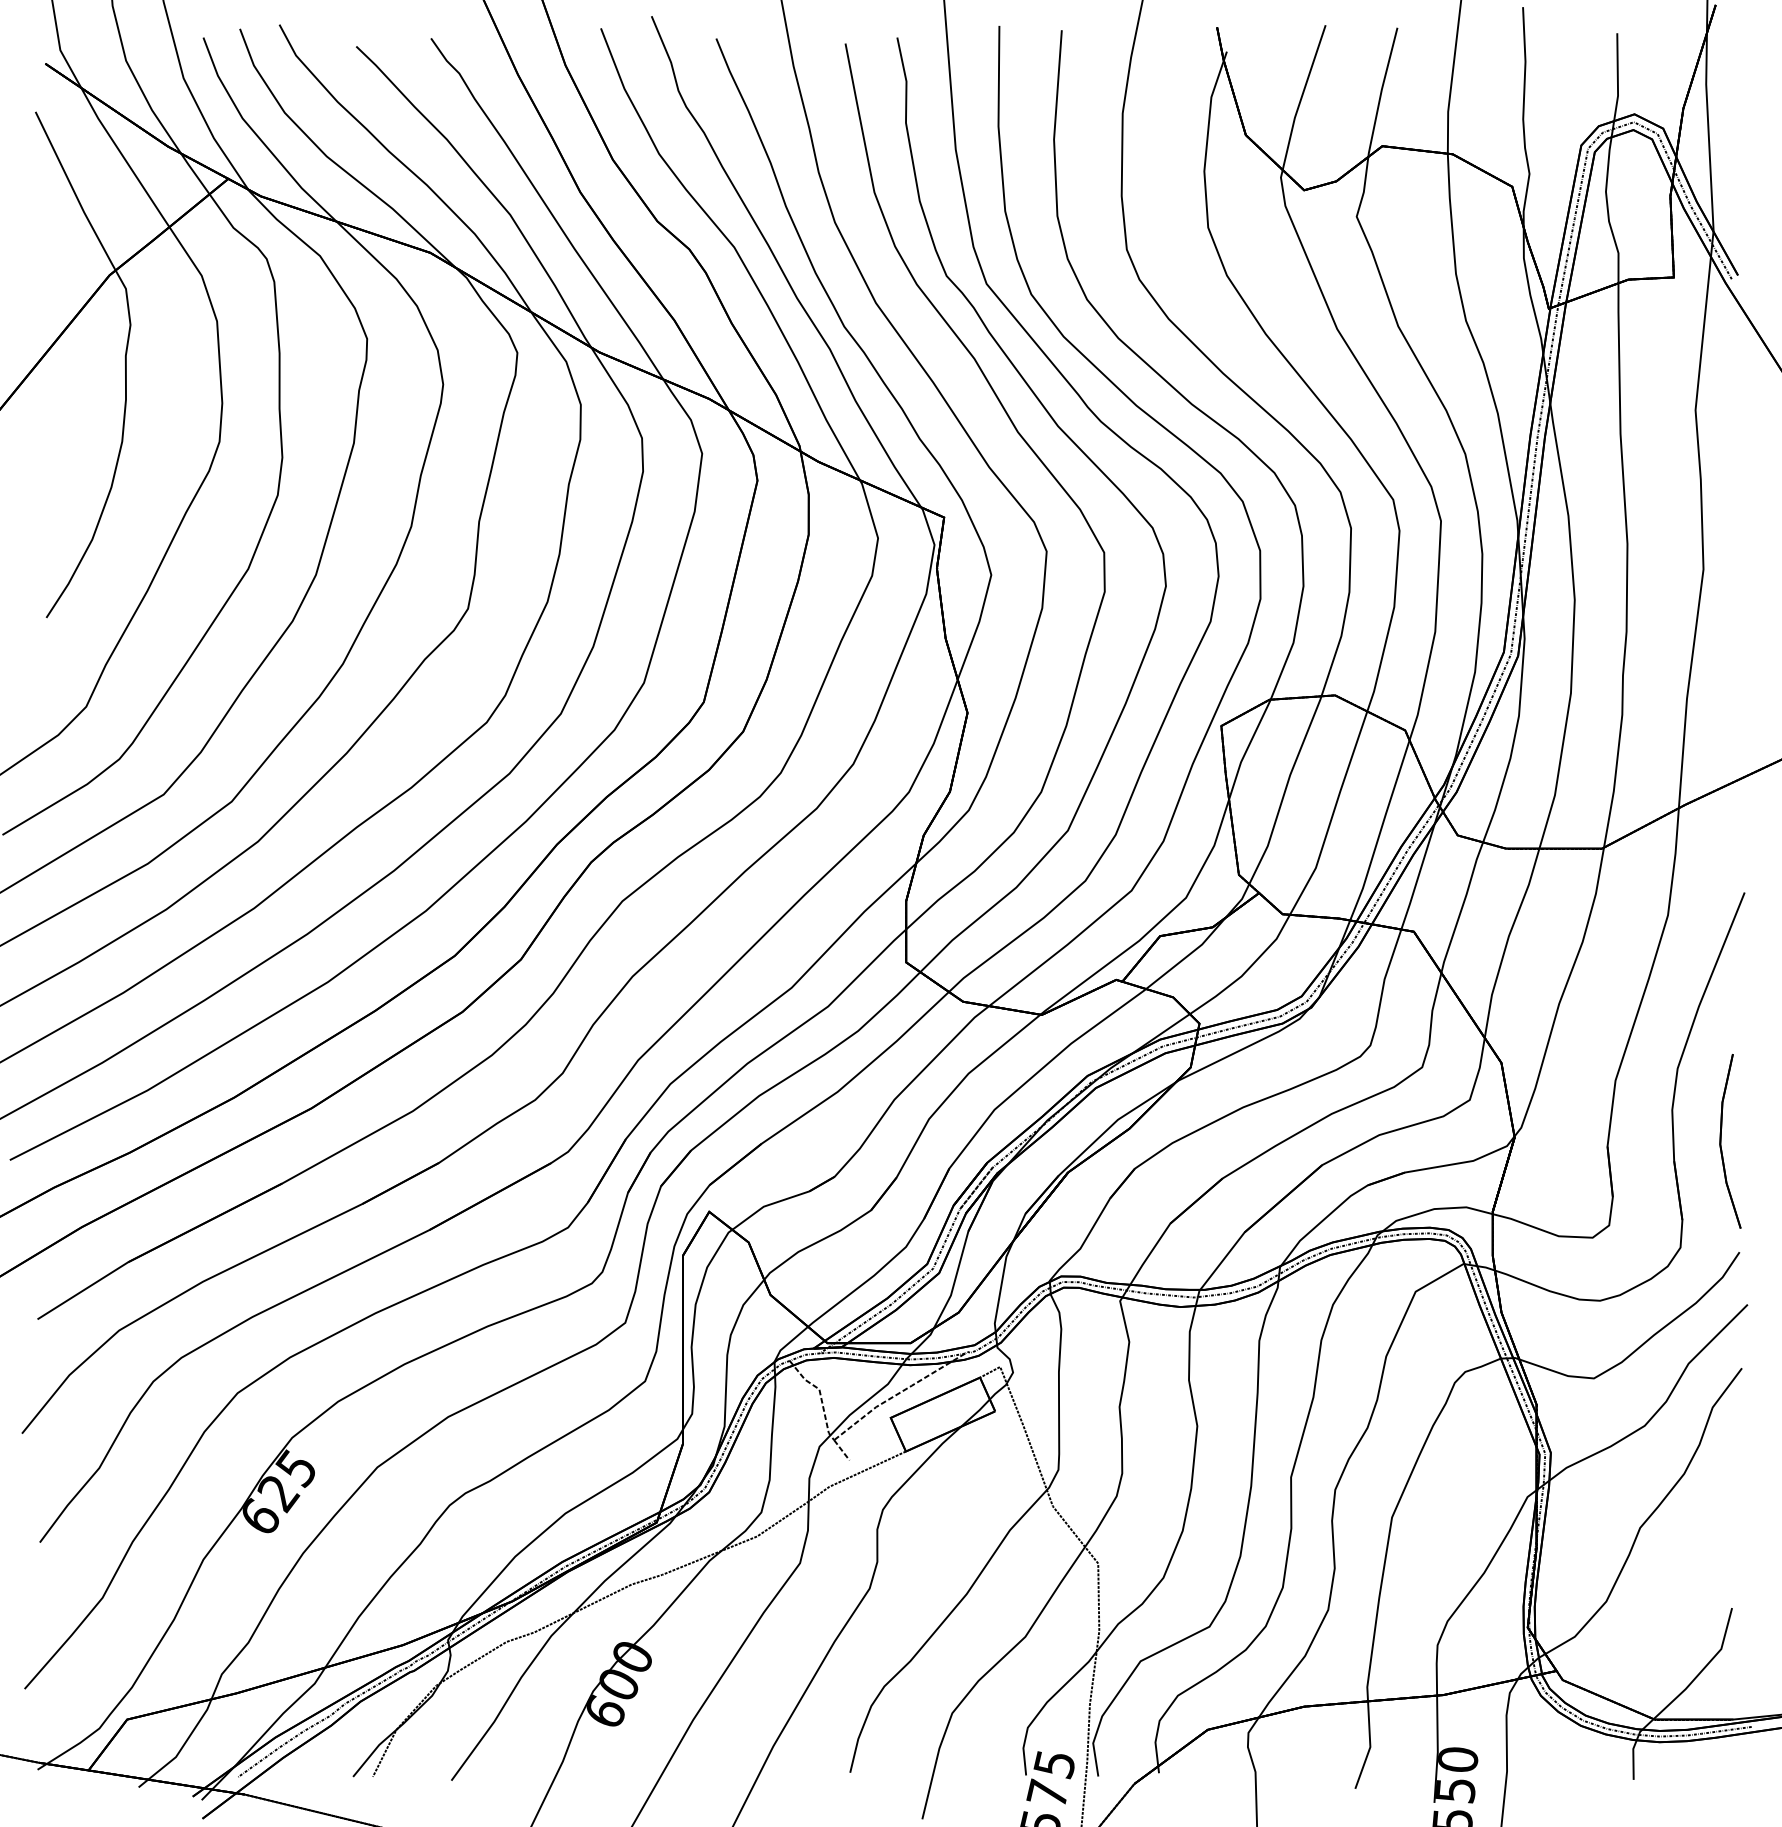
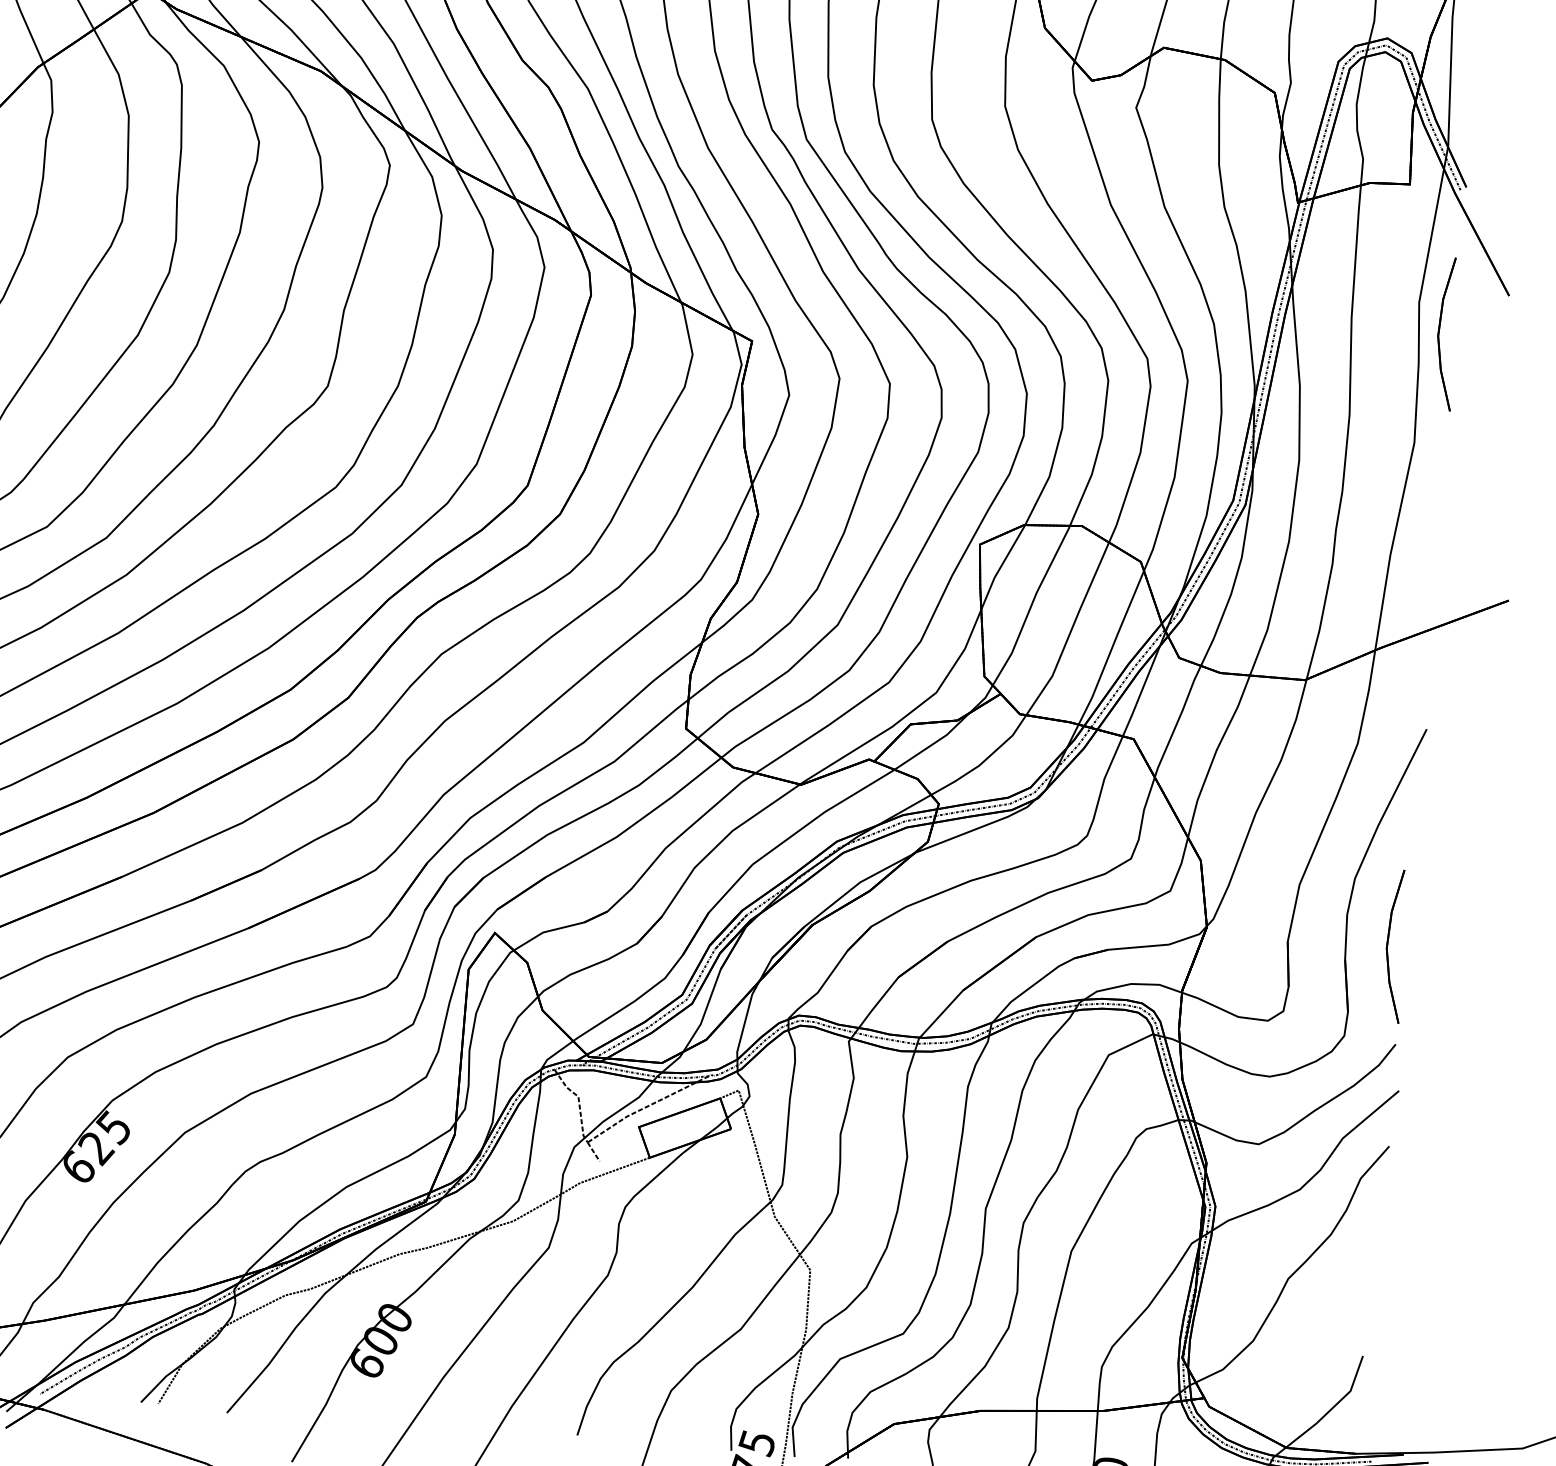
part: (1721, 443) -> (1439, 333), added

